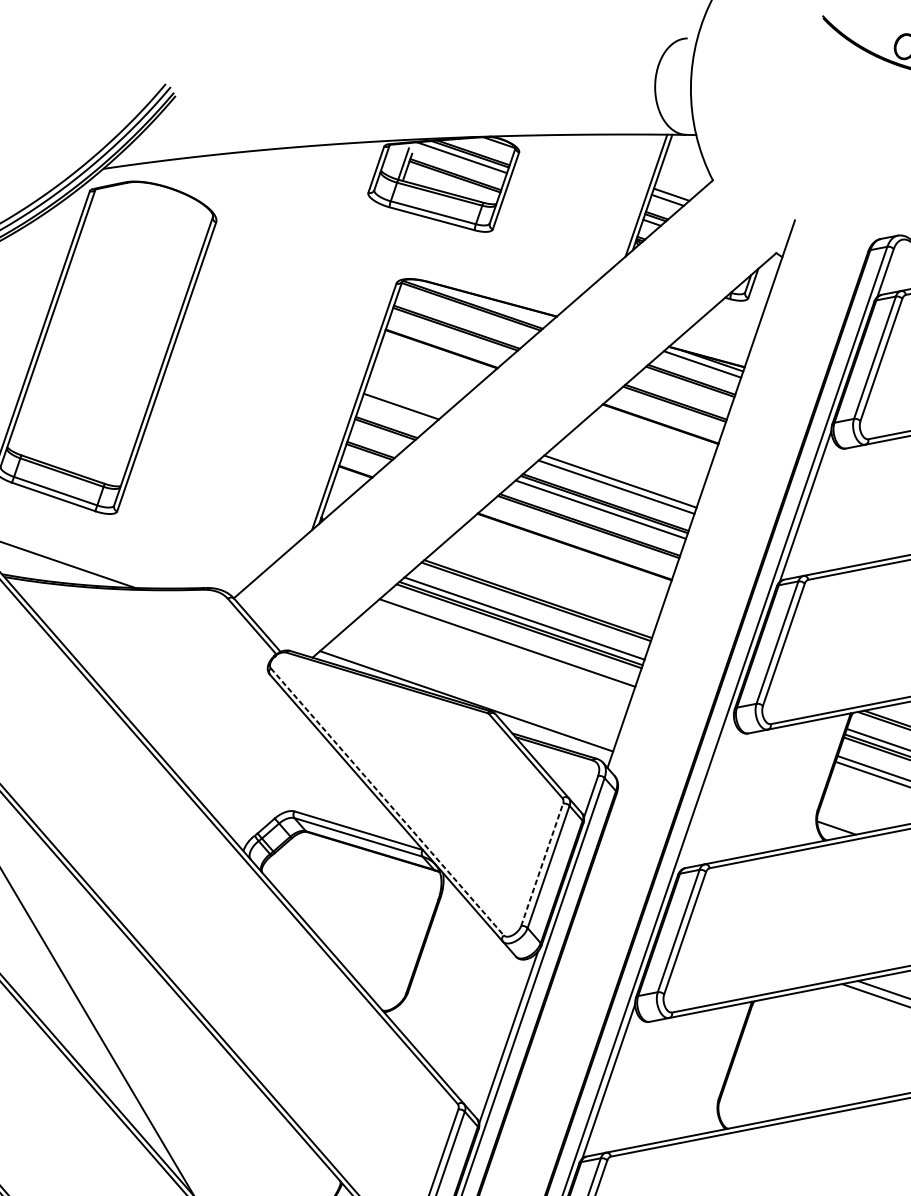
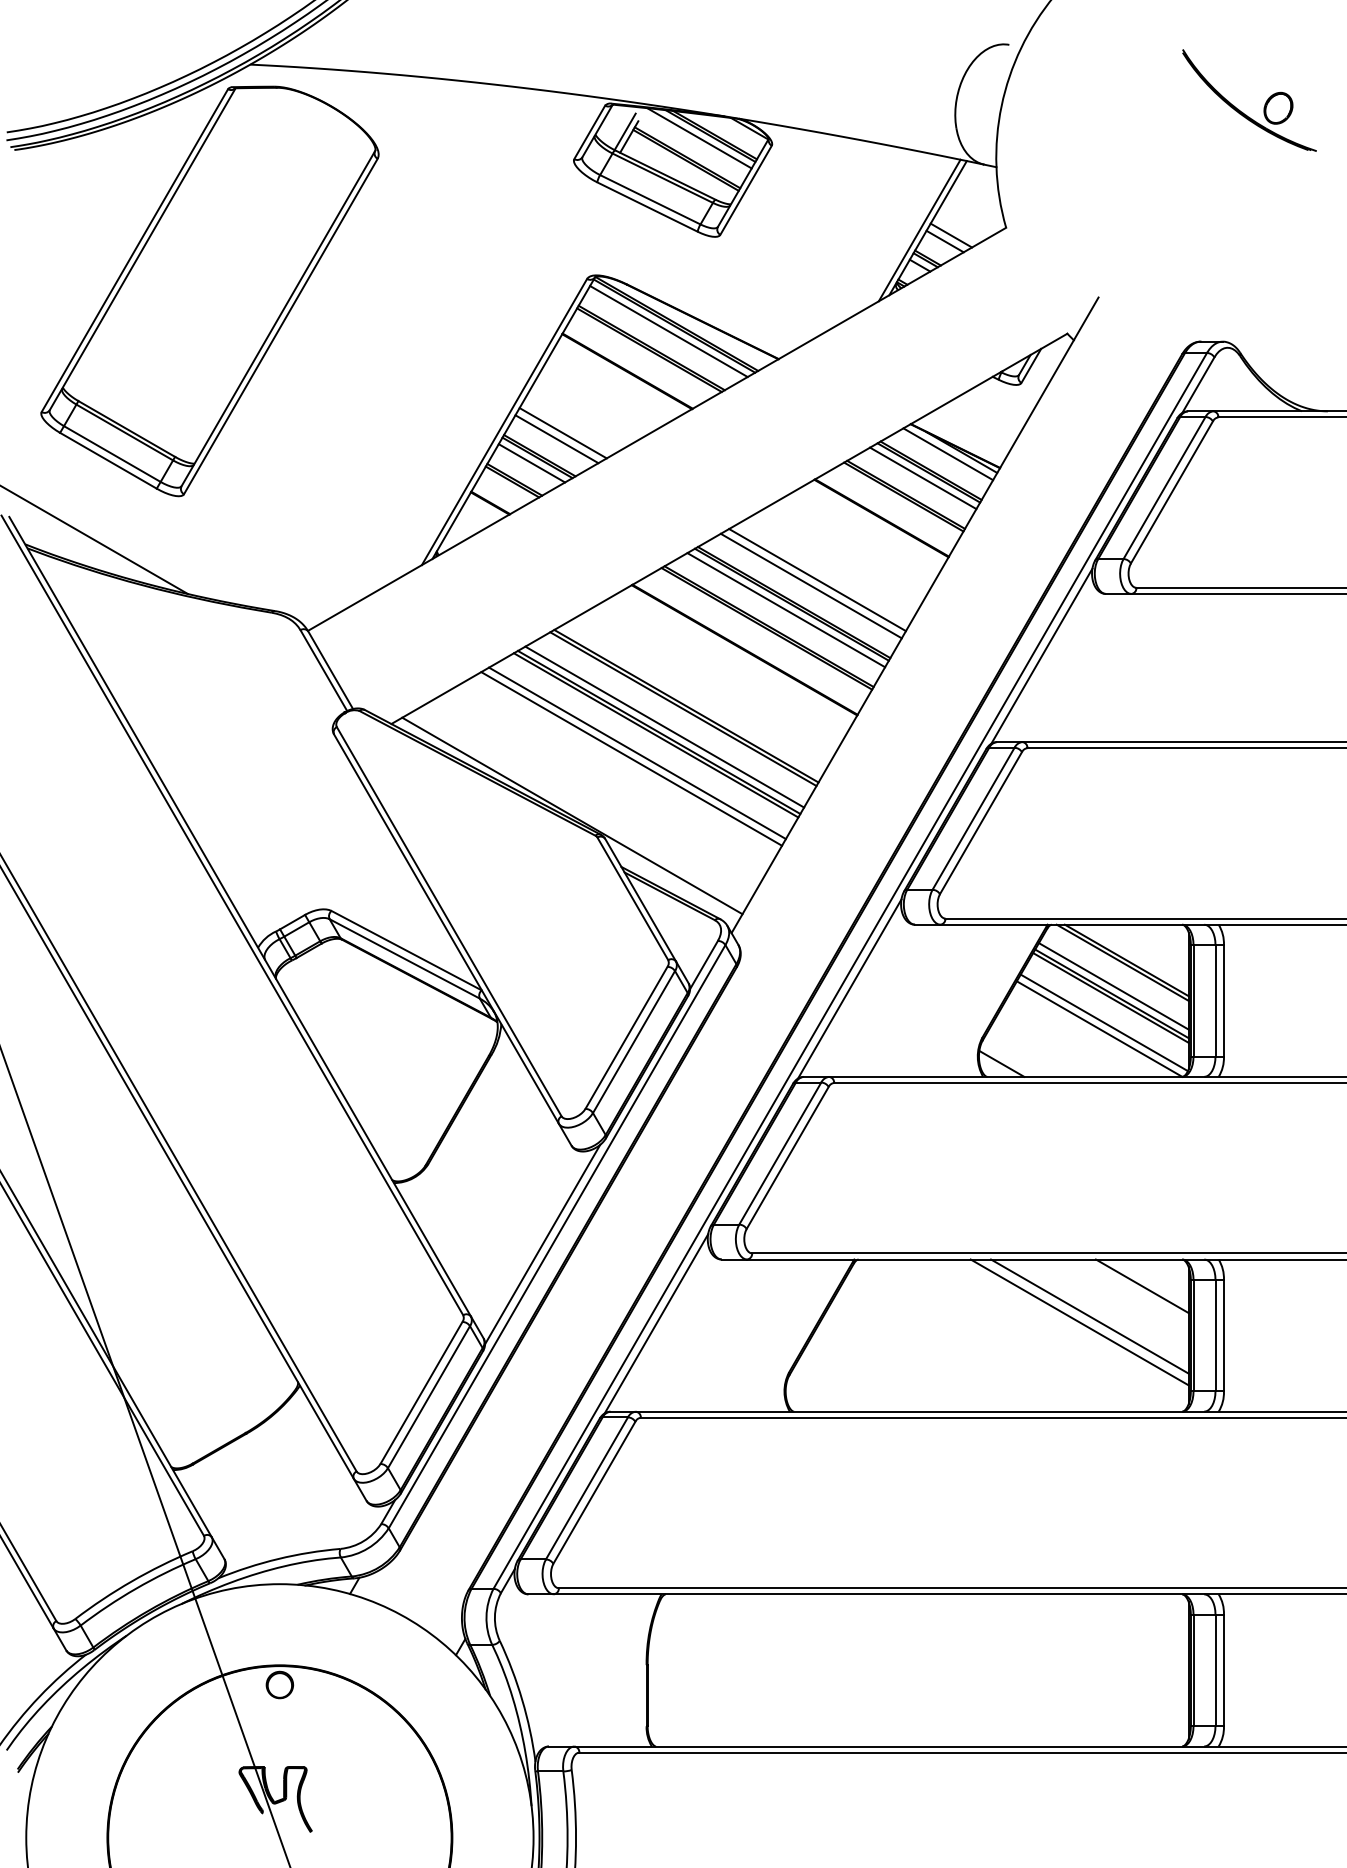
line: (467, 311) -> (668, 331), added
line: (687, 386) -> (923, 478), added
line: (397, 412) -> (556, 439), added
line: (381, 434) -> (531, 463), added
line: (503, 647) -> (631, 758), added
line: (707, 792) -> (849, 988), added
line: (387, 801) -> (449, 921), dashed -> solid
line: (542, 864) -> (626, 1037), dashed -> solid

